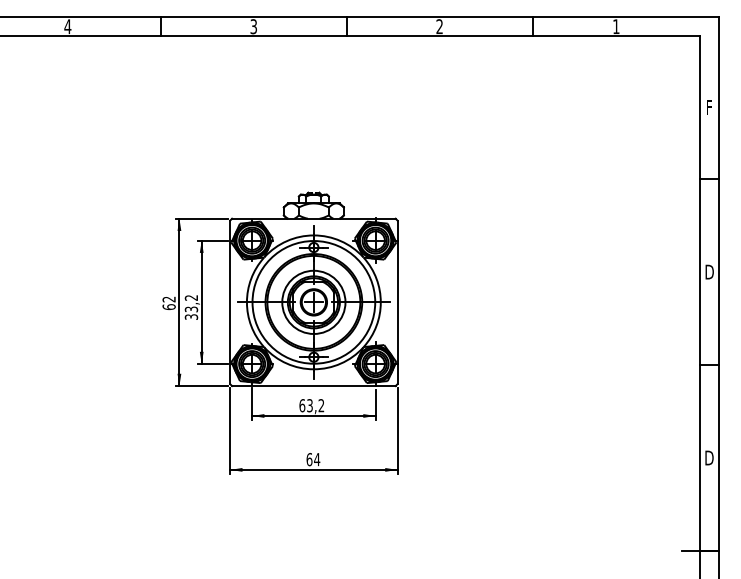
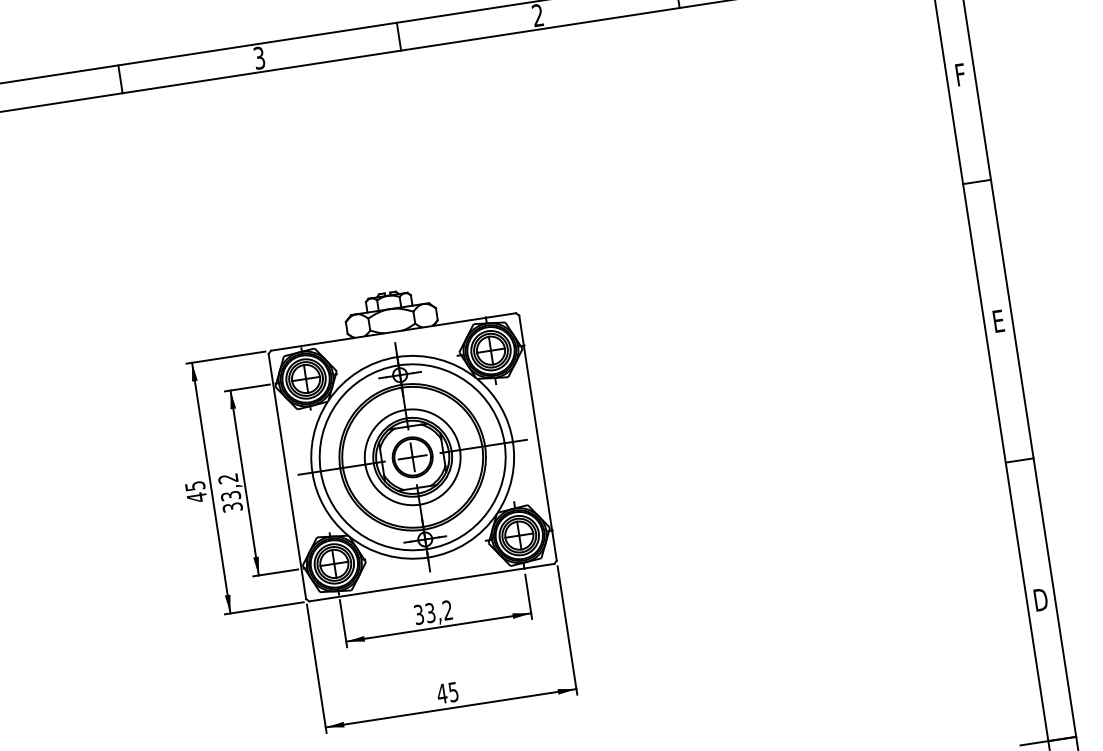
text: (709, 271) -> (998, 320), D -> E
text: (168, 303) -> (195, 492), 62 -> 45
text: (302, 405) -> (419, 614), 63,2 -> 33,2
text: (313, 459) -> (448, 692), 64 -> 45

